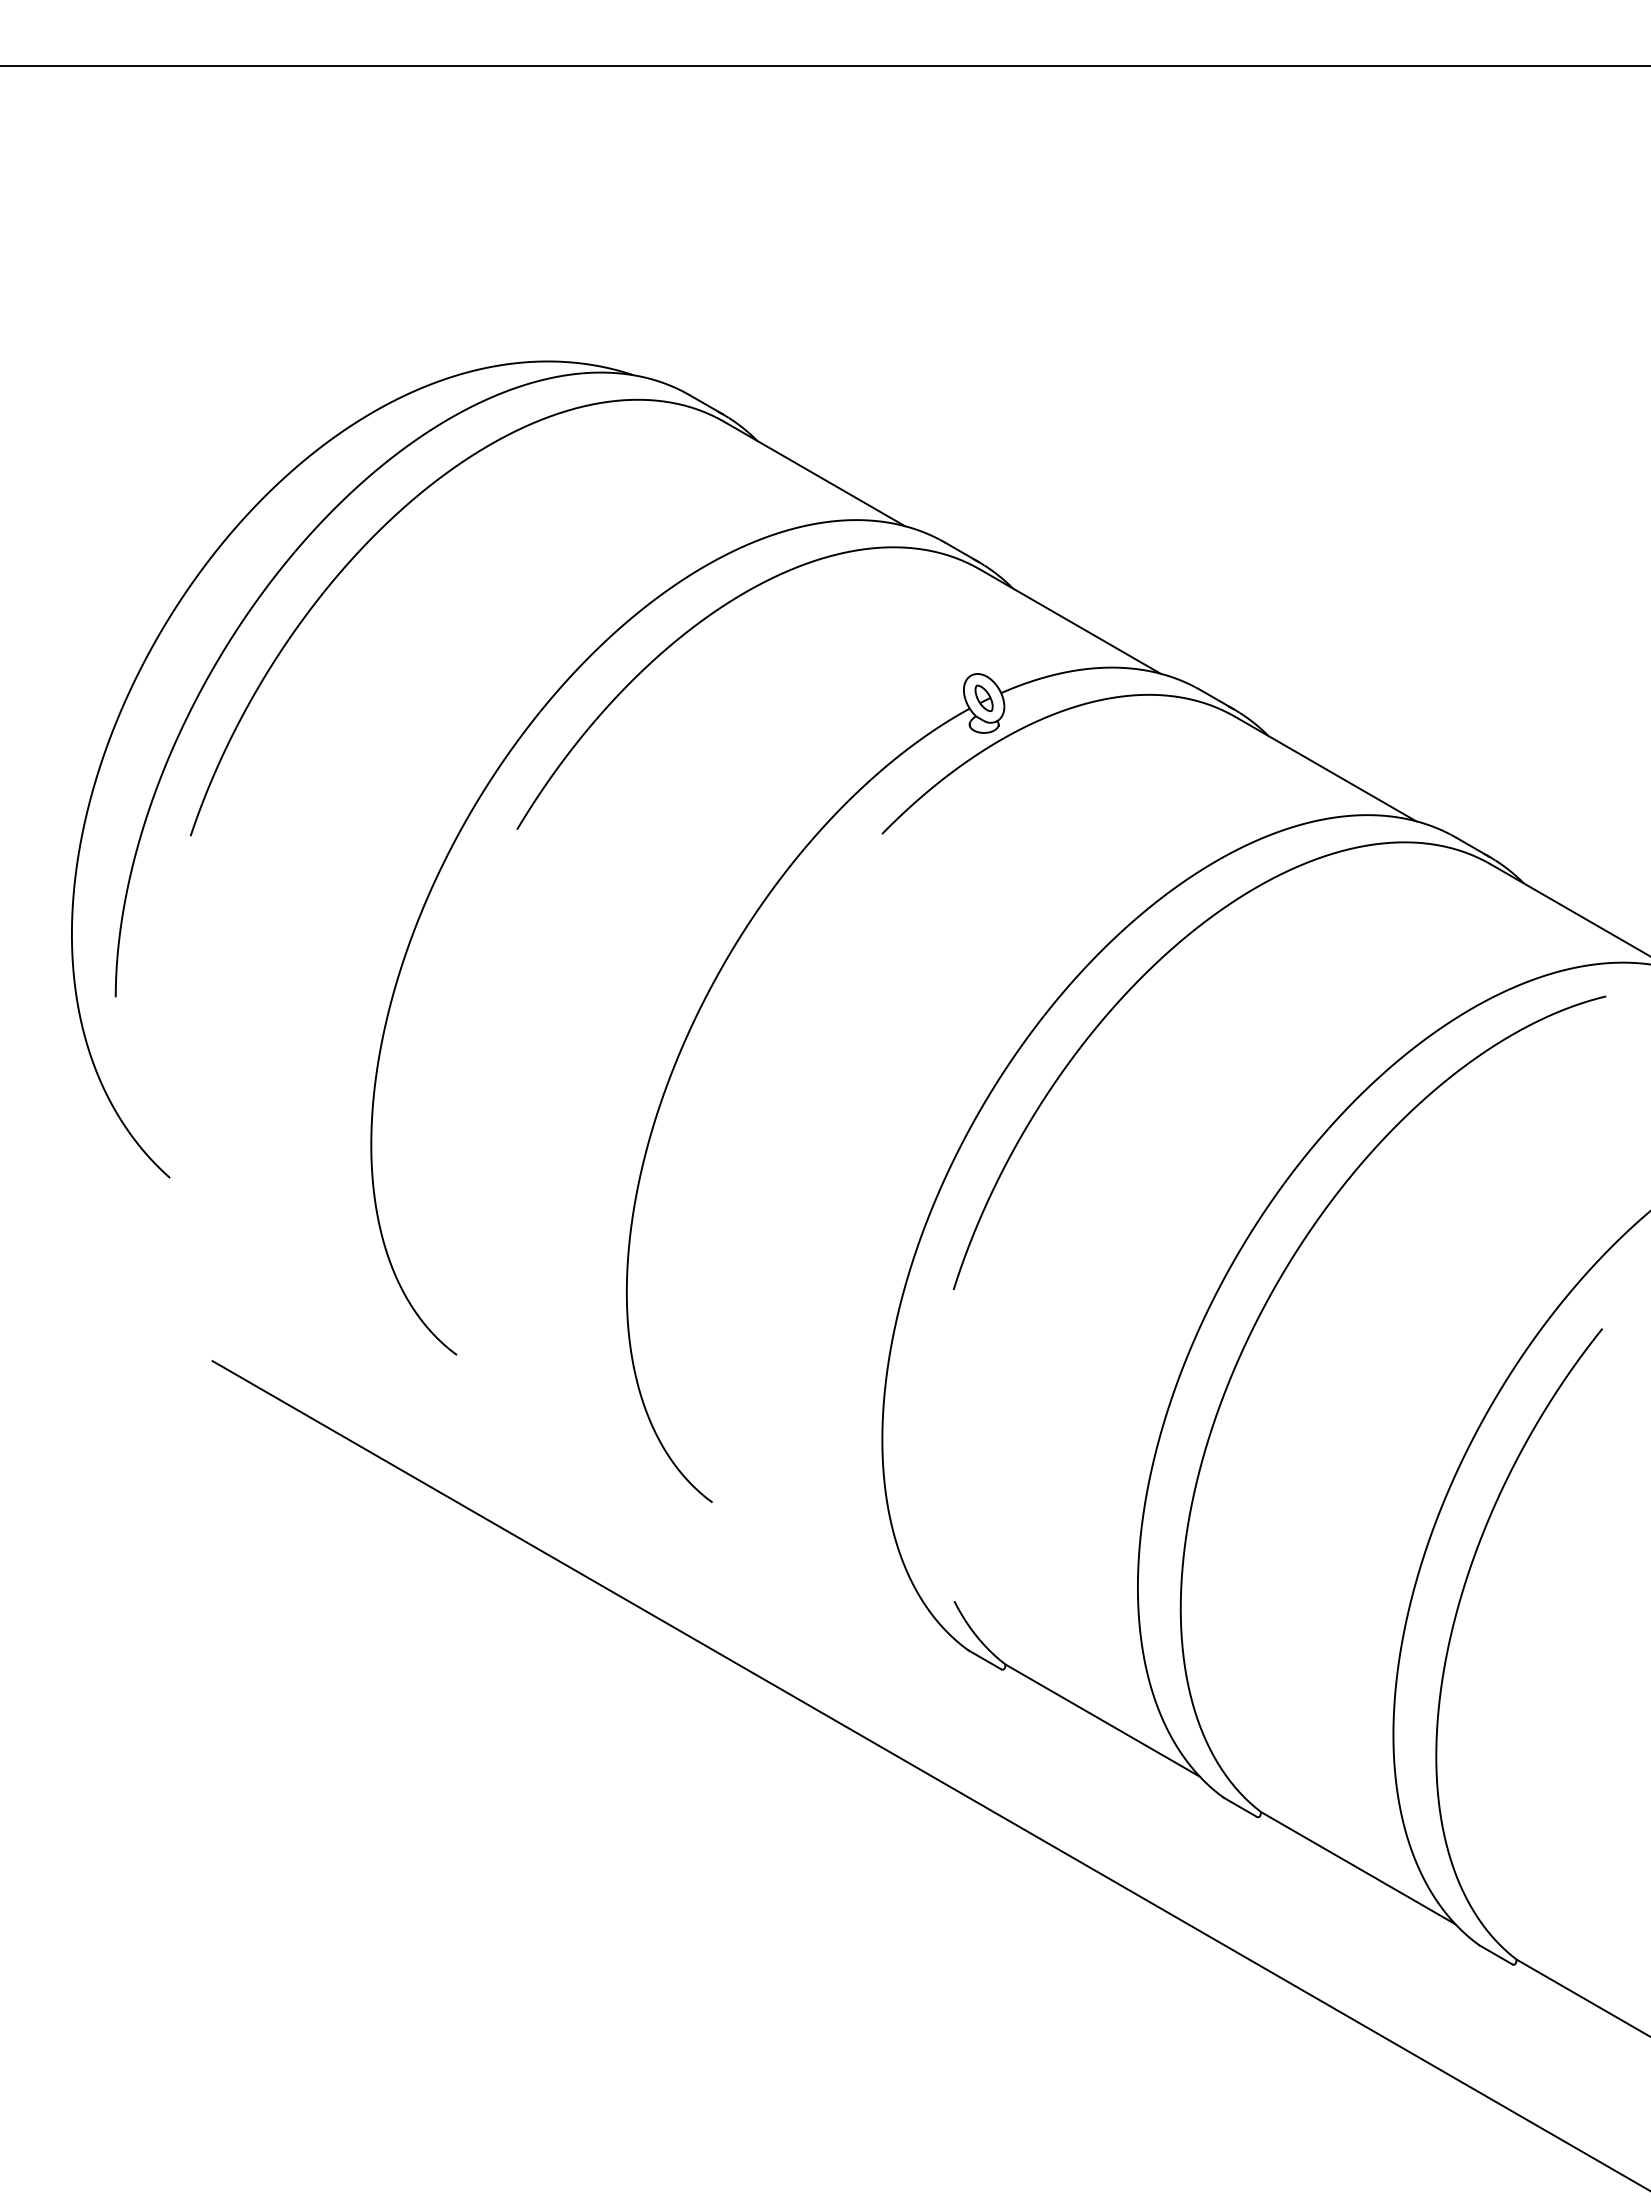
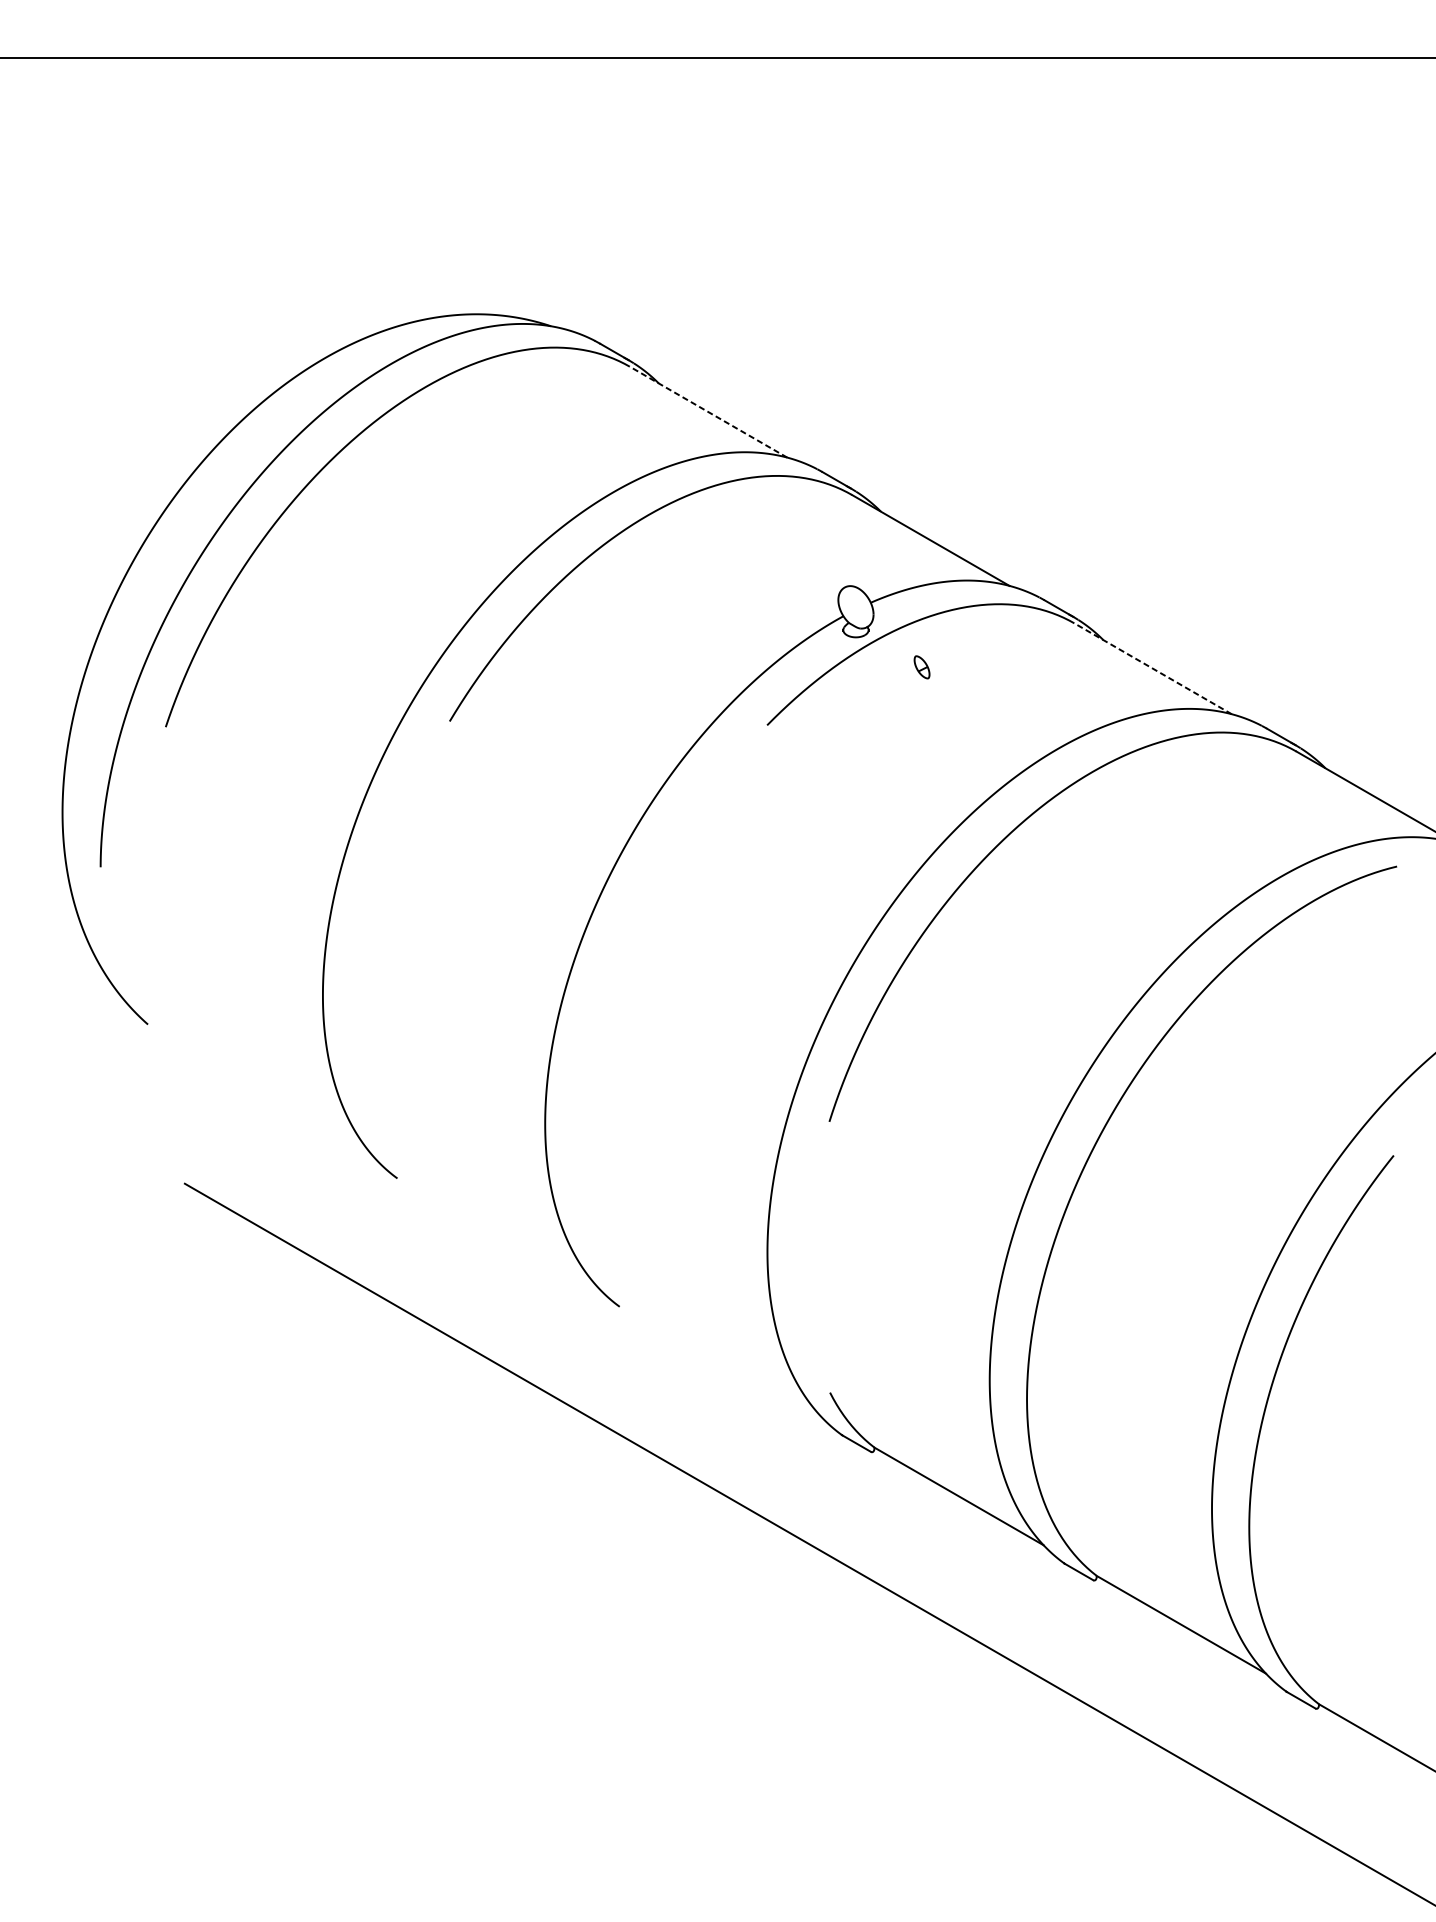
line: (814, 474) -> (708, 412), solid -> dashed
part: (983, 698) -> (921, 667), moved
line: (1325, 769) -> (1152, 669), solid -> dashed

